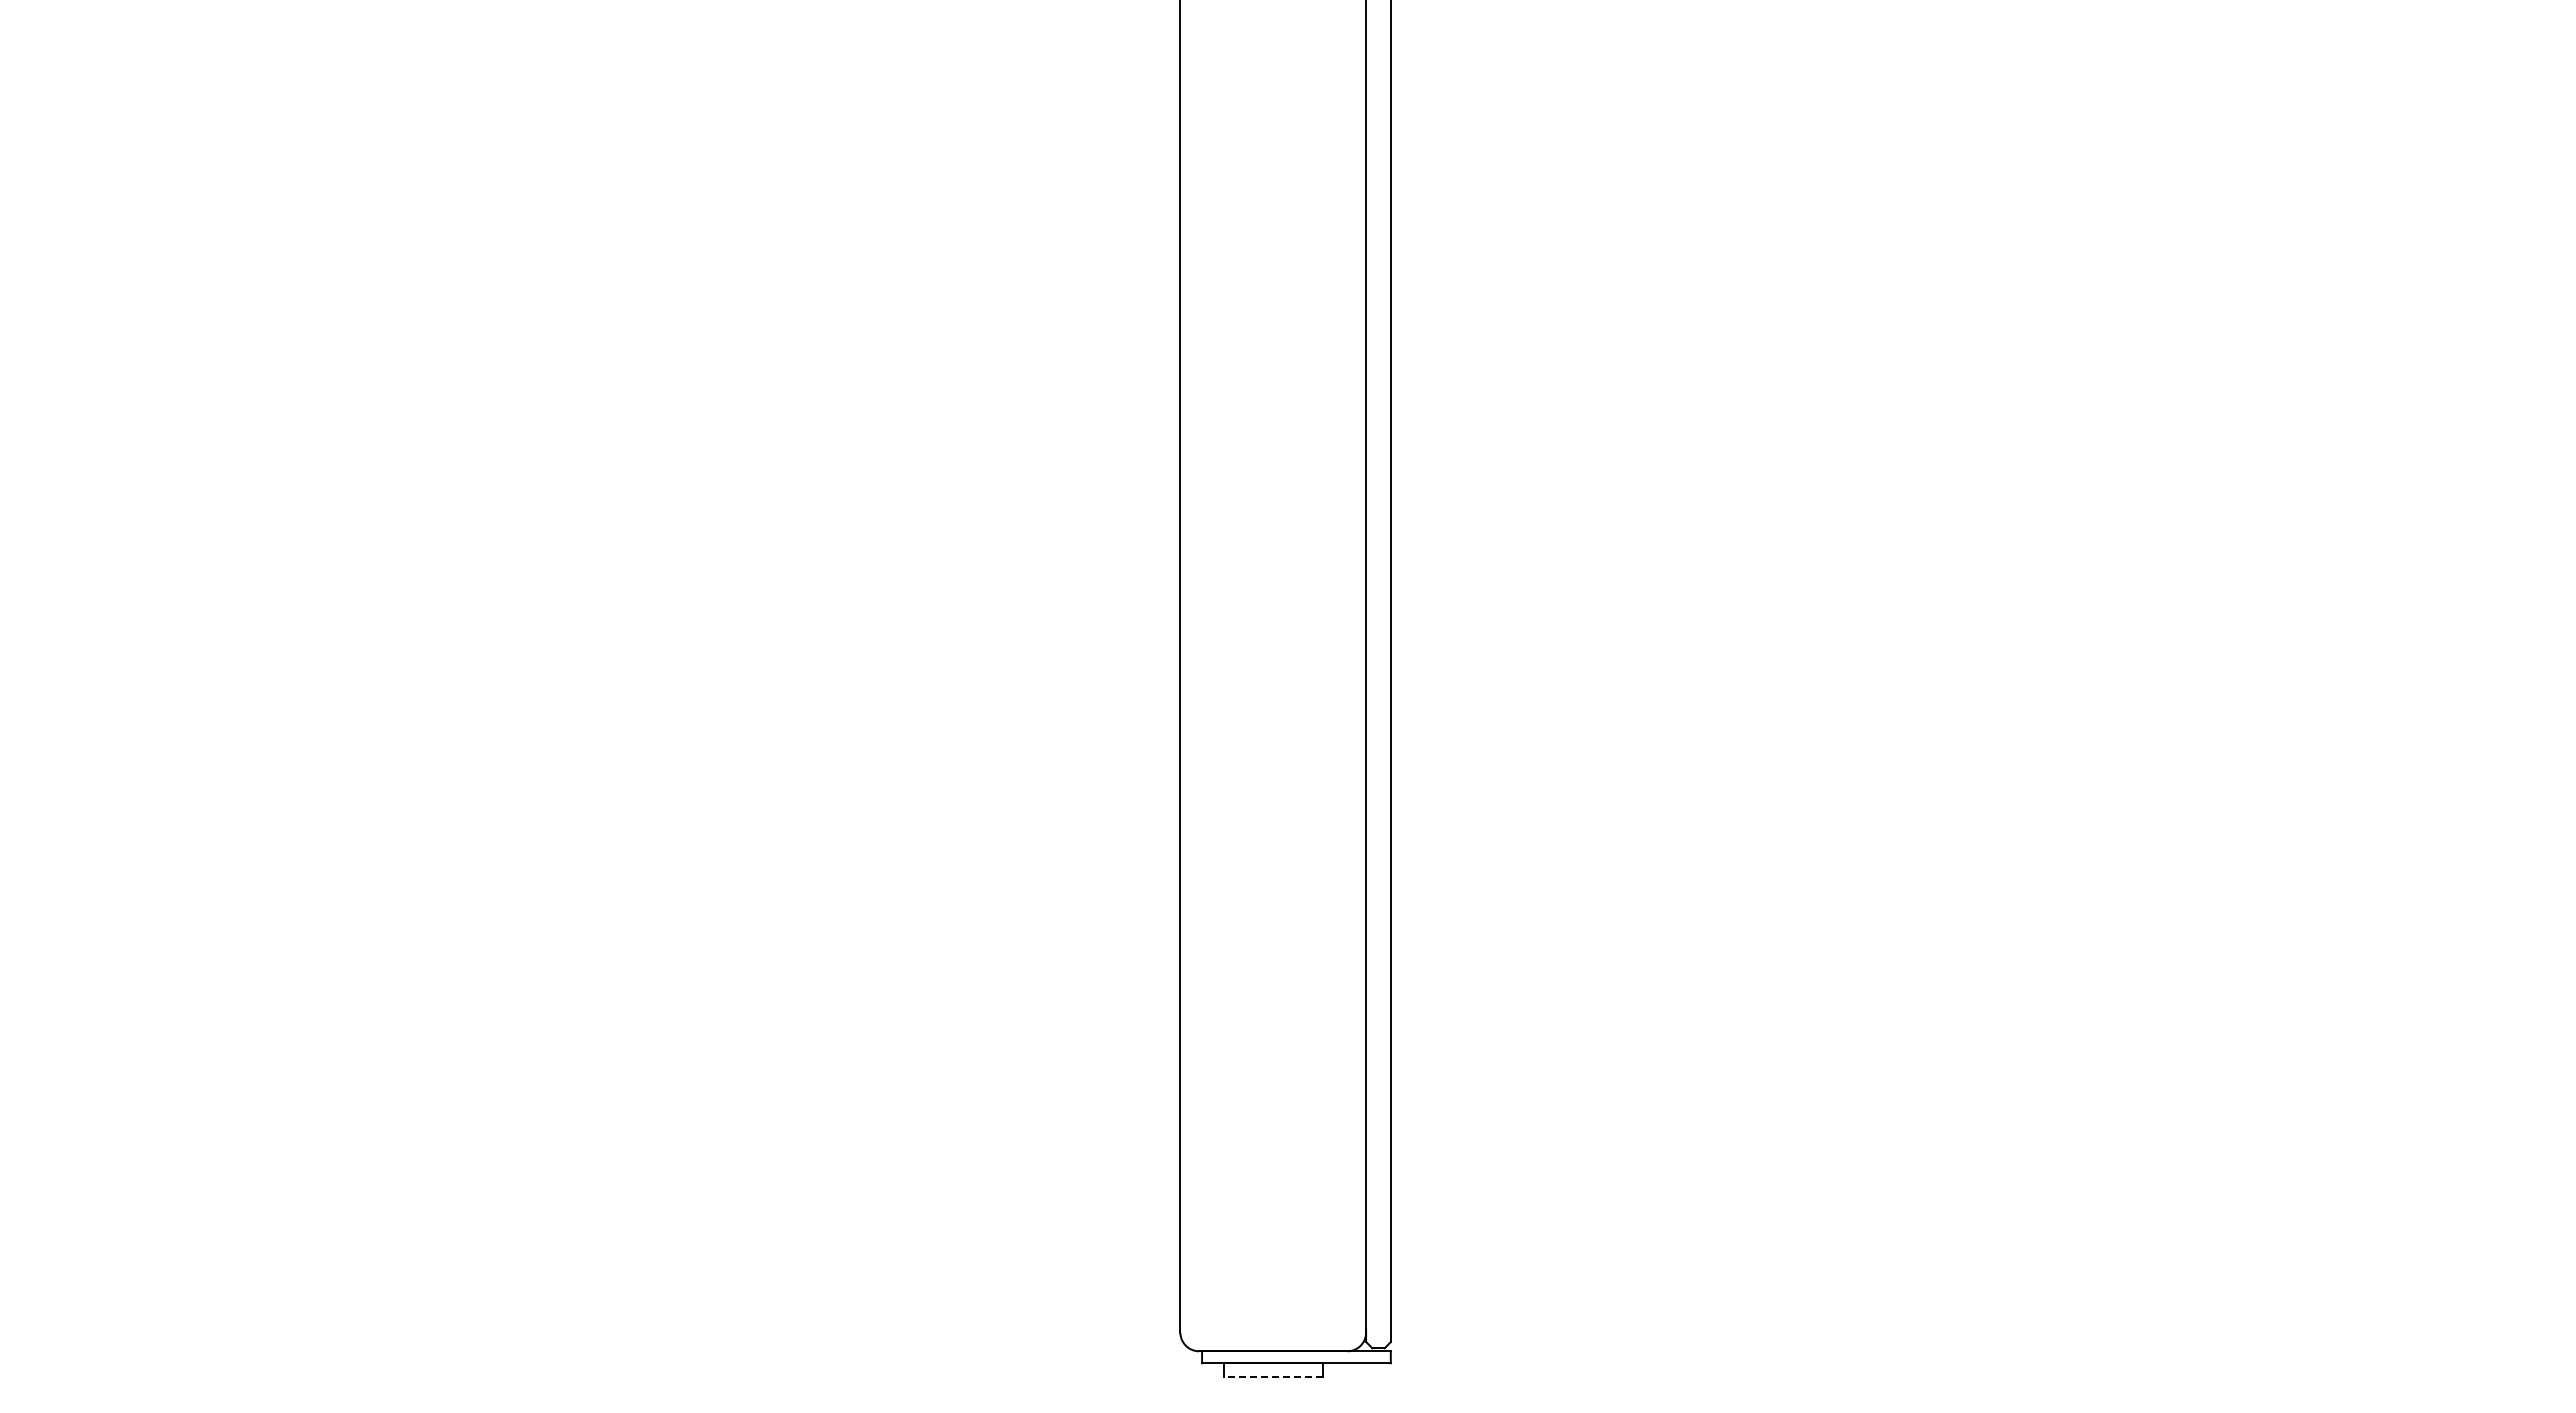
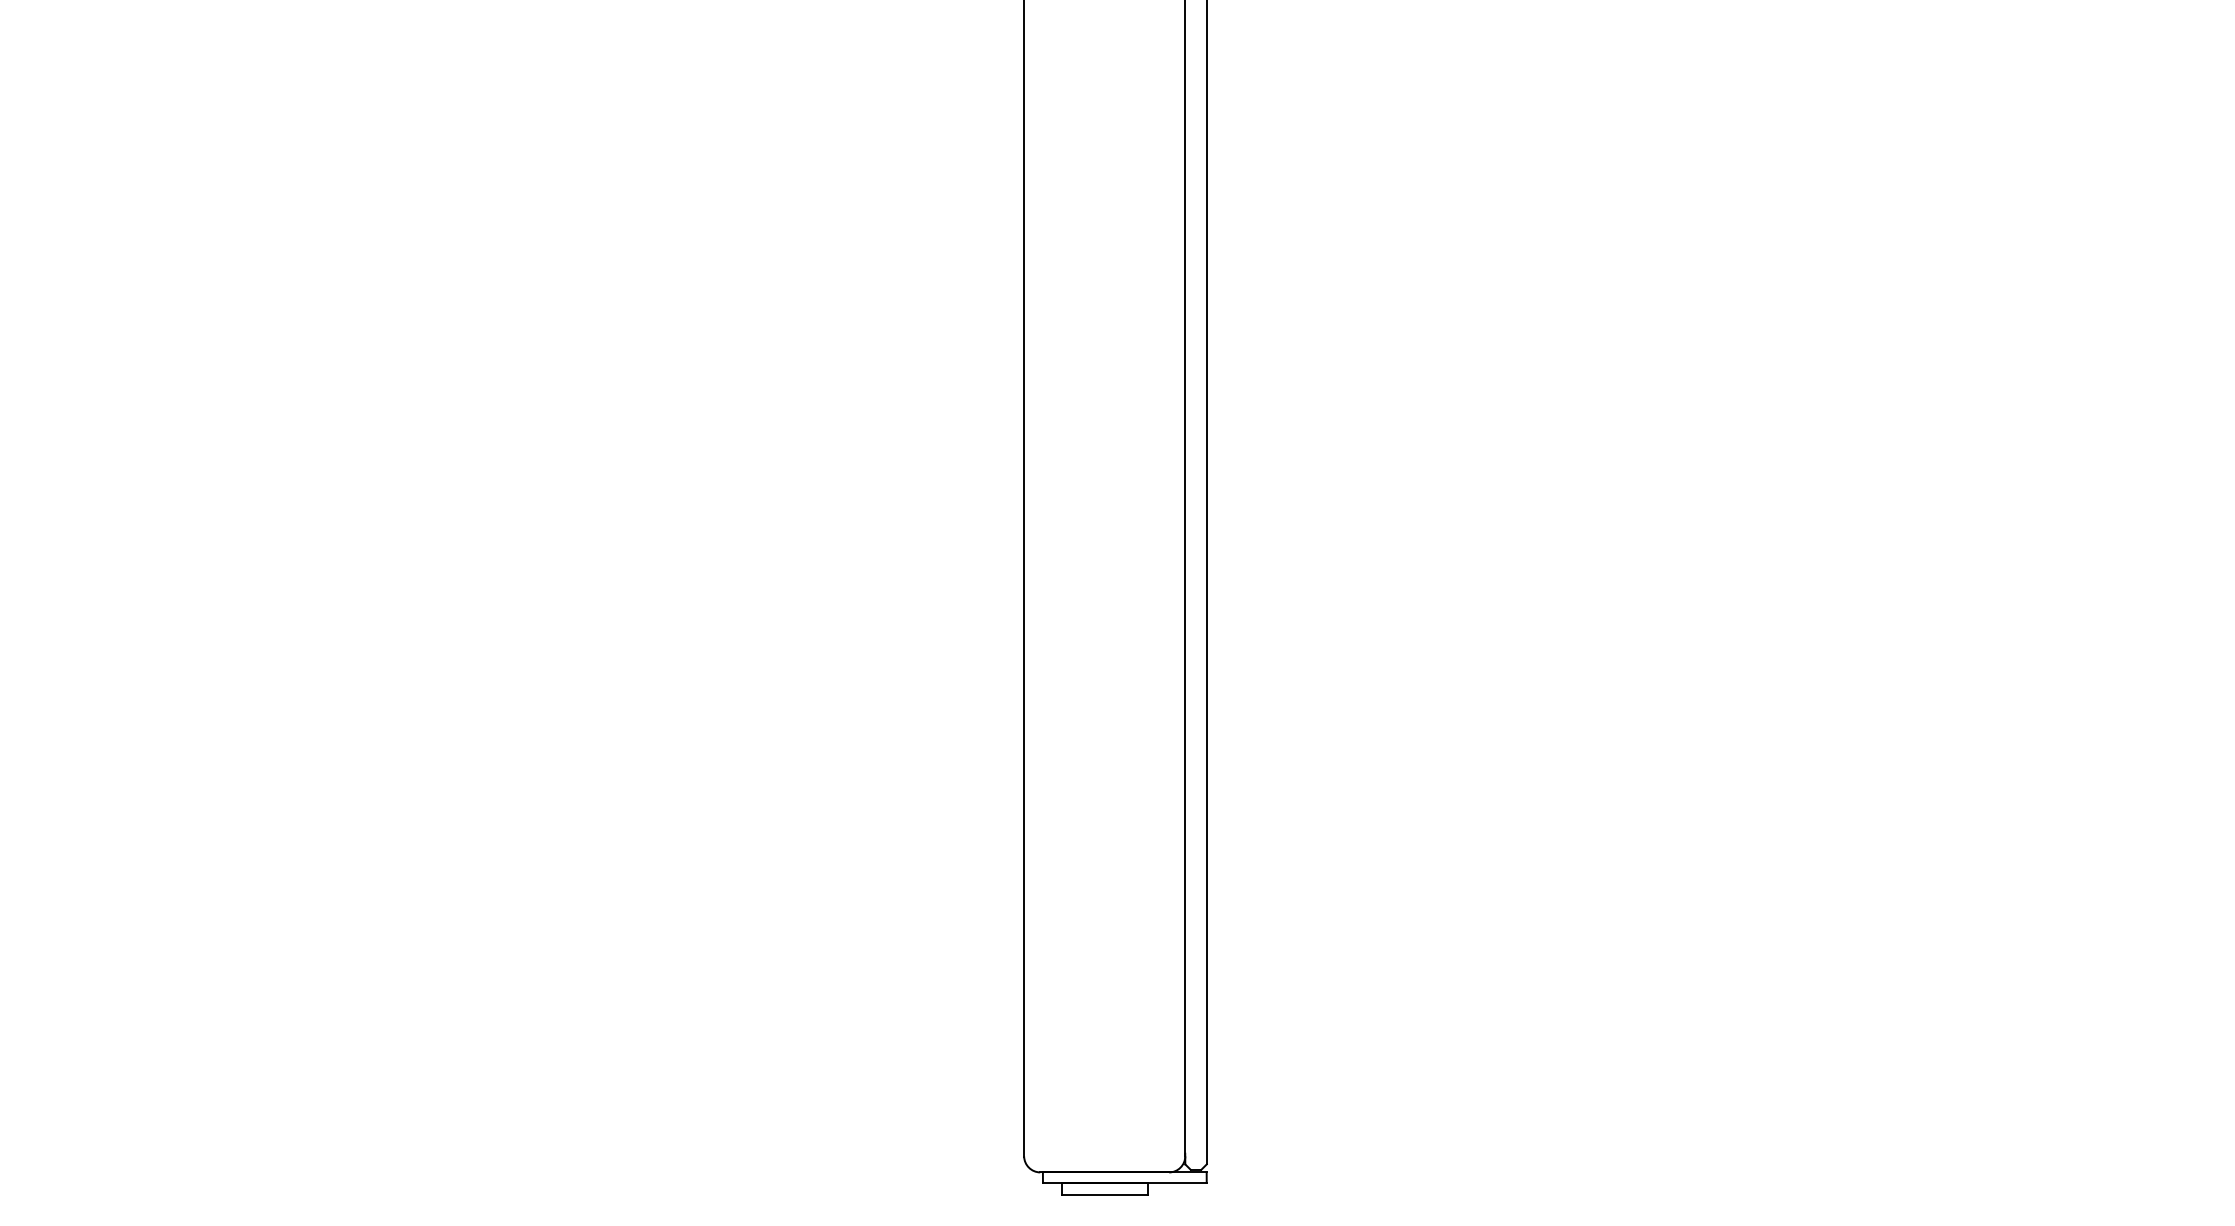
line: (1273, 1376) -> (1104, 1194), dashed -> solid

